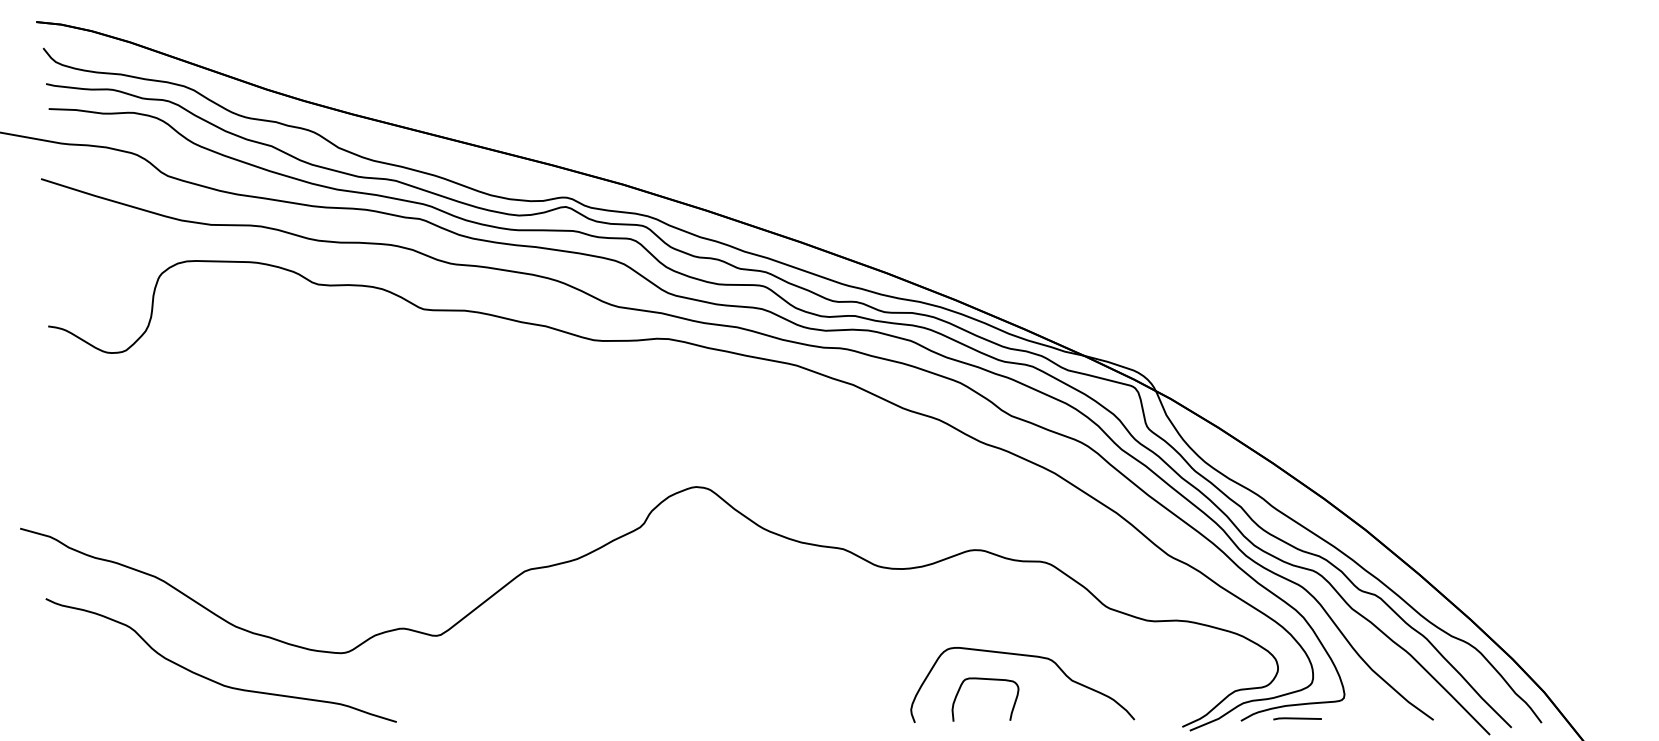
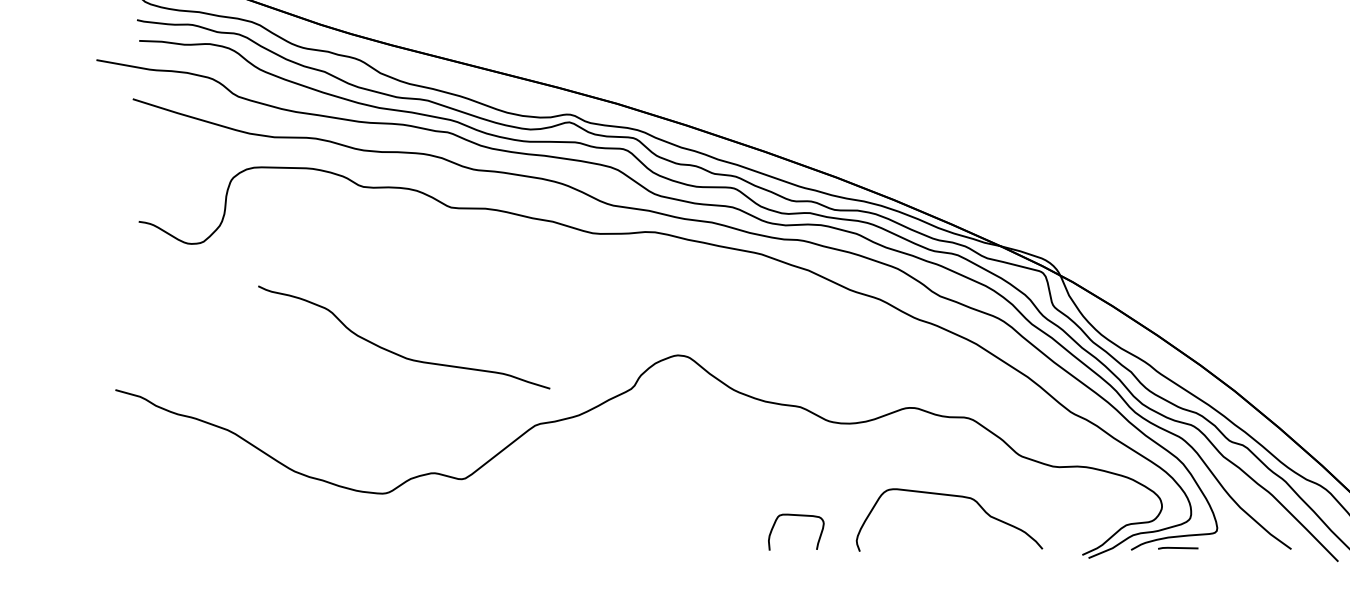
curve: (212, 679) -> (396, 353), moved
curve: (989, 680) -> (799, 516), moved

